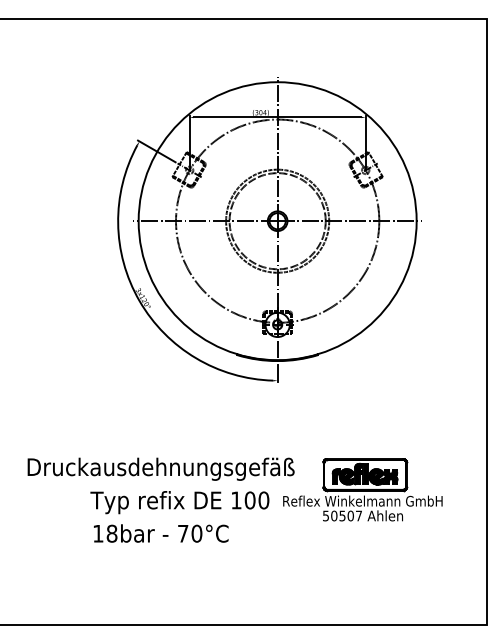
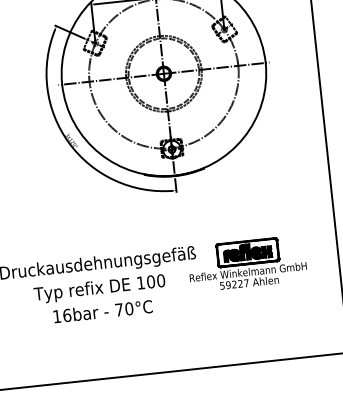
text: (179, 502) -> (99, 288), moved
text: (342, 515) -> (234, 284), 50507 -> 59227
text: (111, 533) -> (66, 315), 18bar -> 16bar

